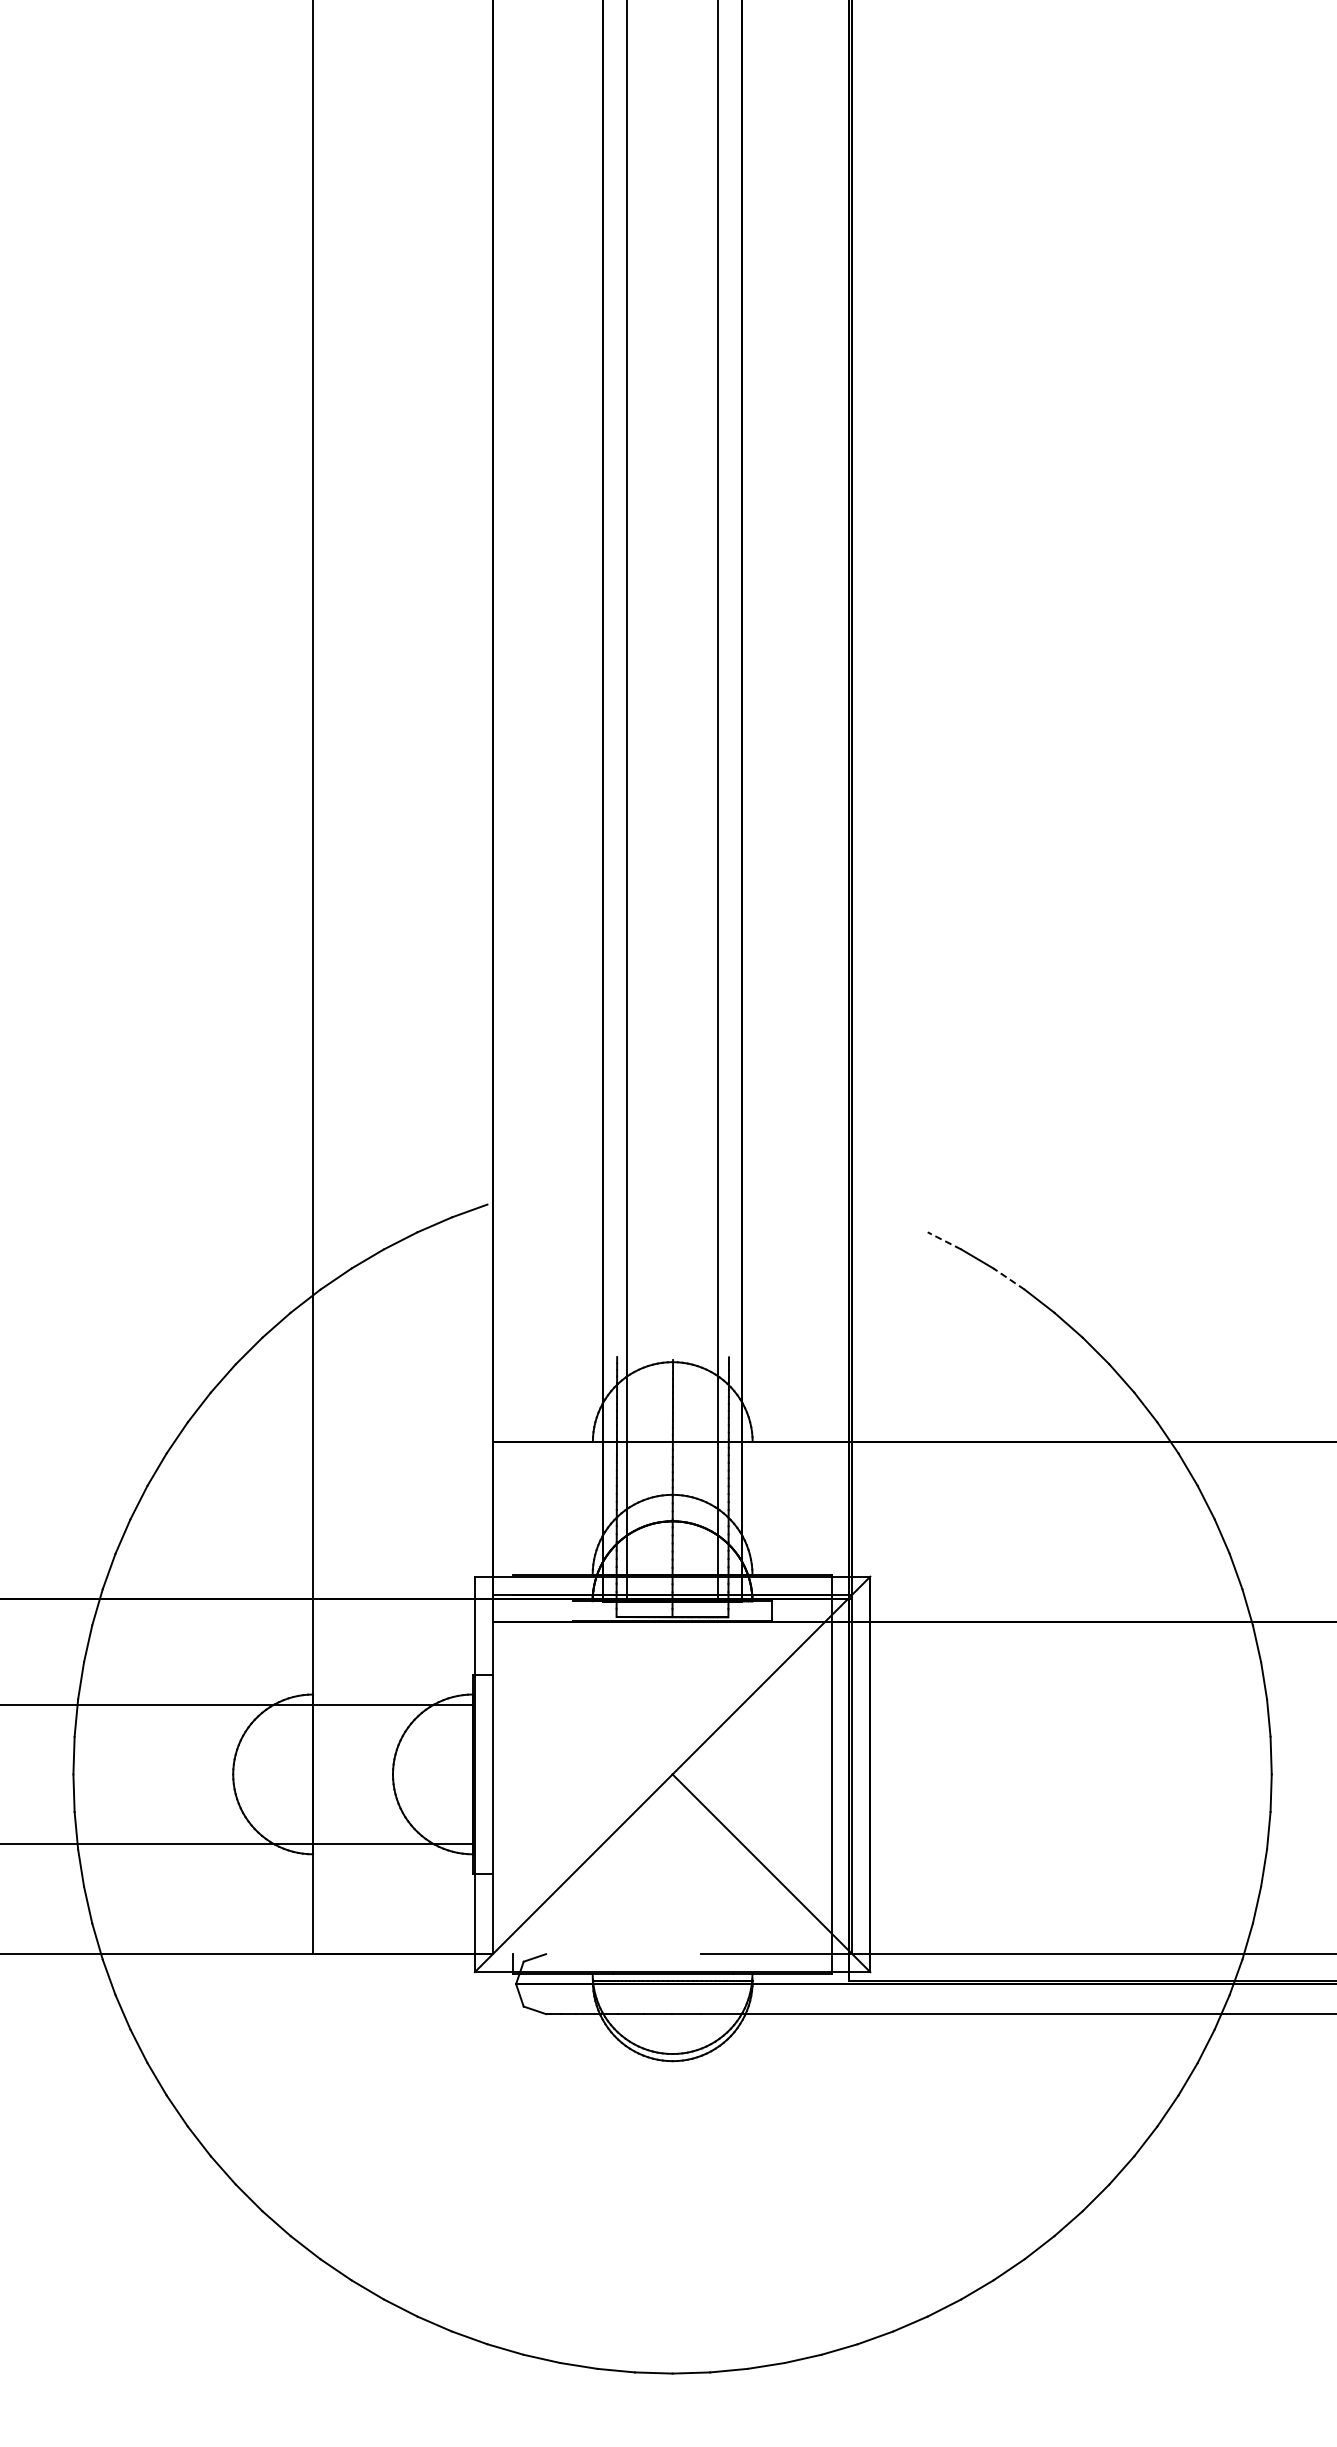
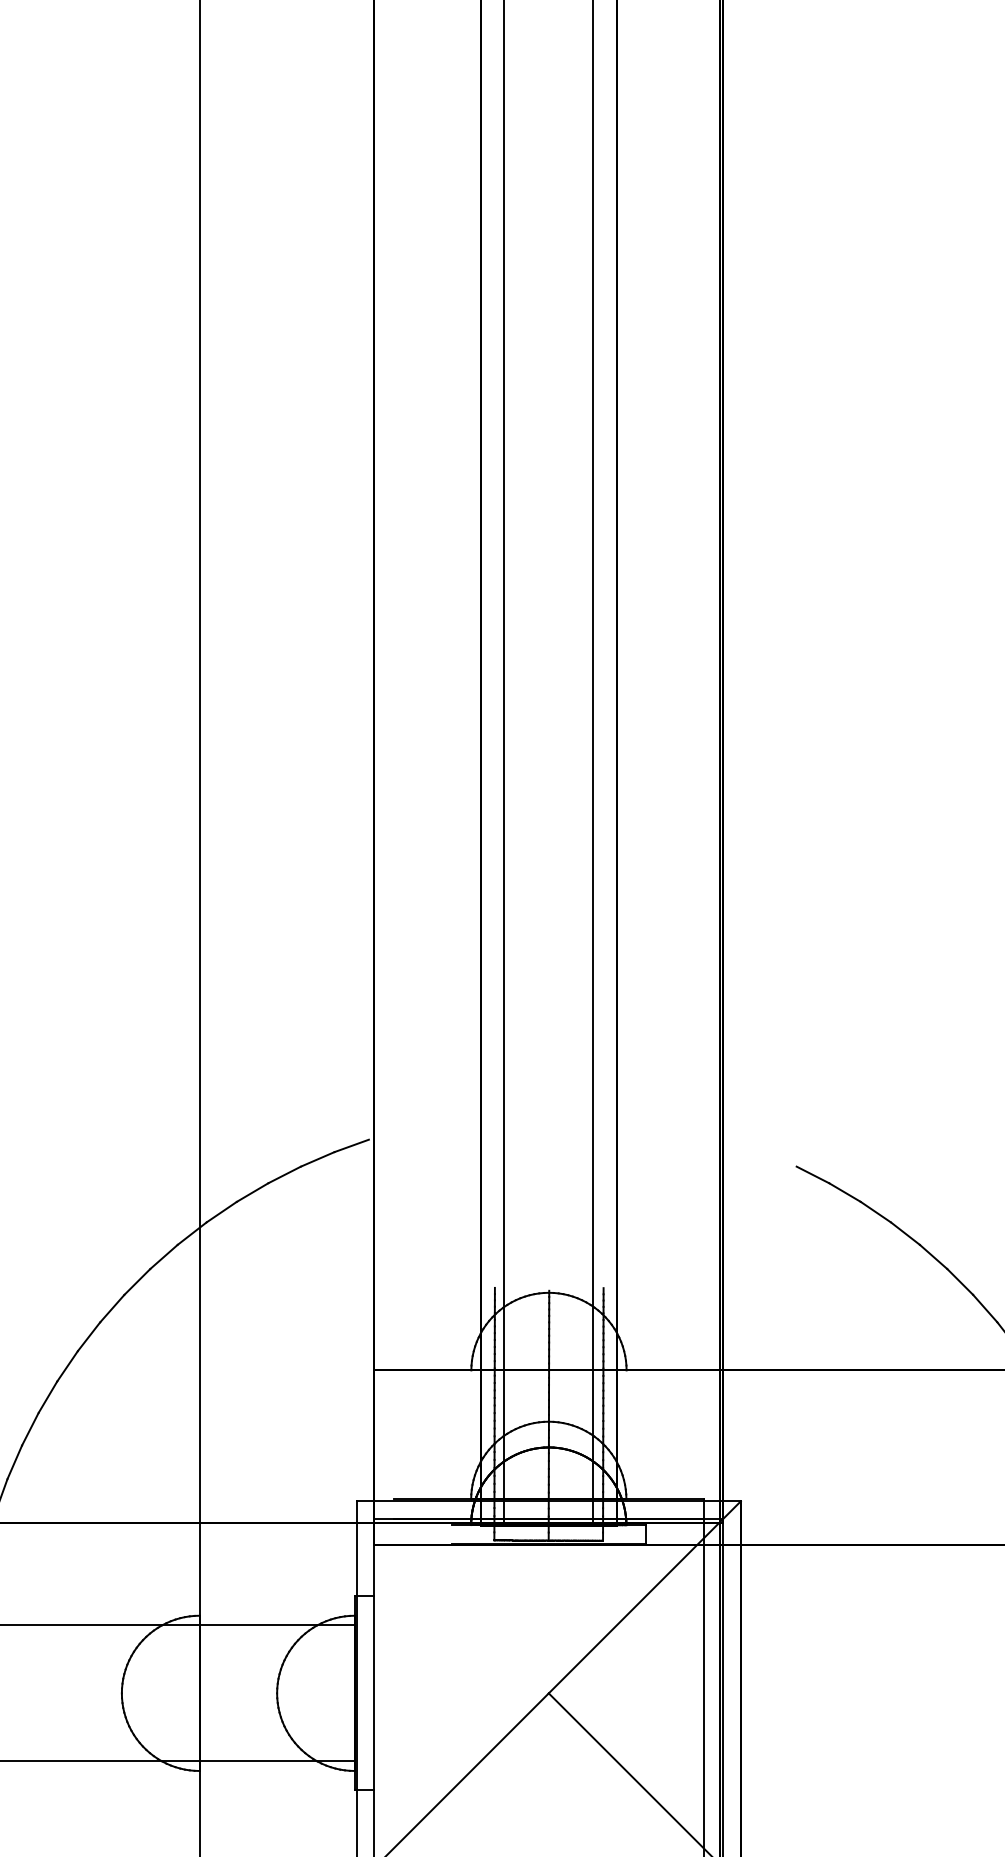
line: (944, 1240) -> (812, 1174), dashed -> solid
line: (1009, 1279) -> (876, 1212), dashed -> solid

